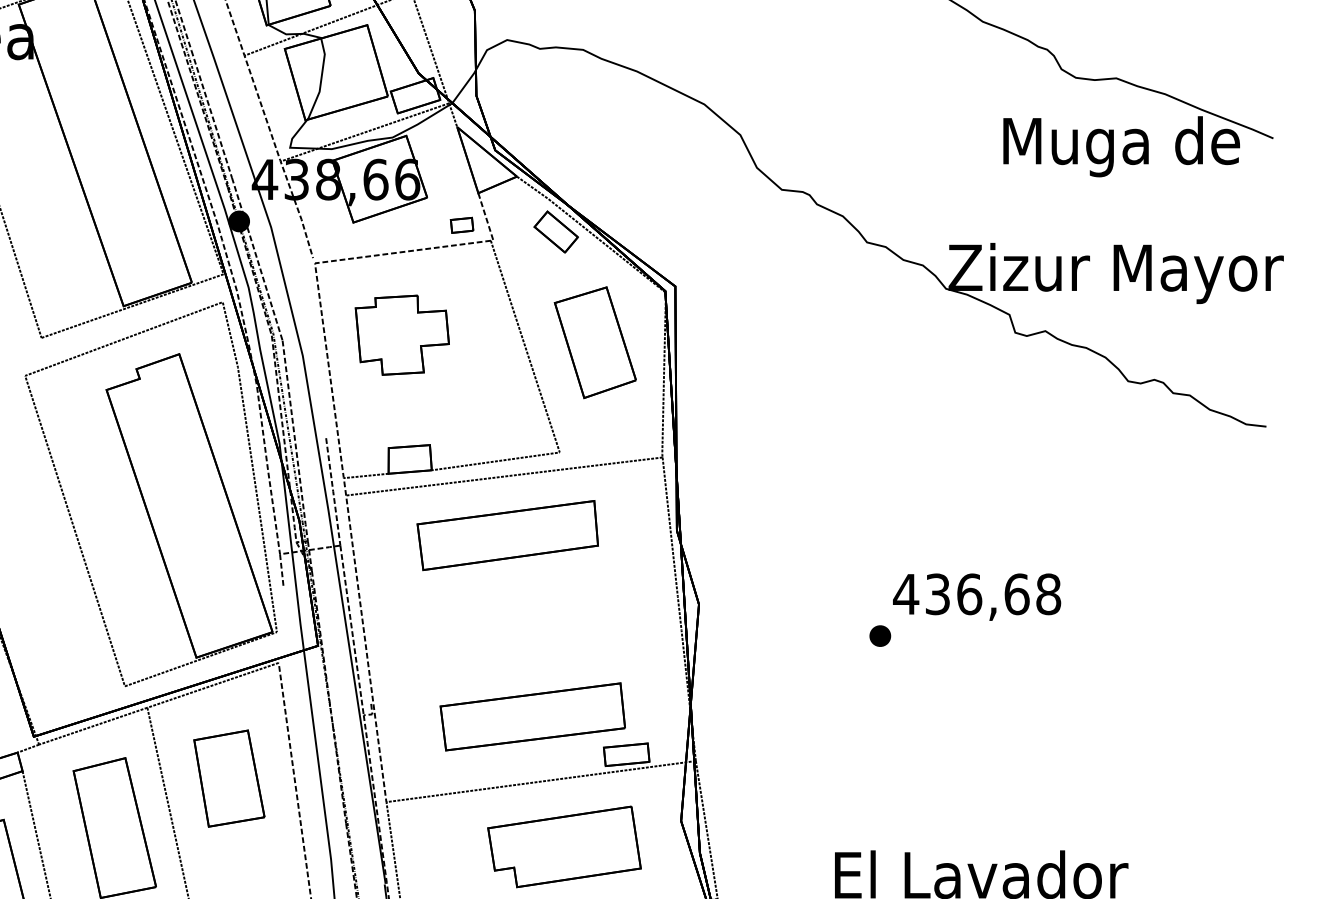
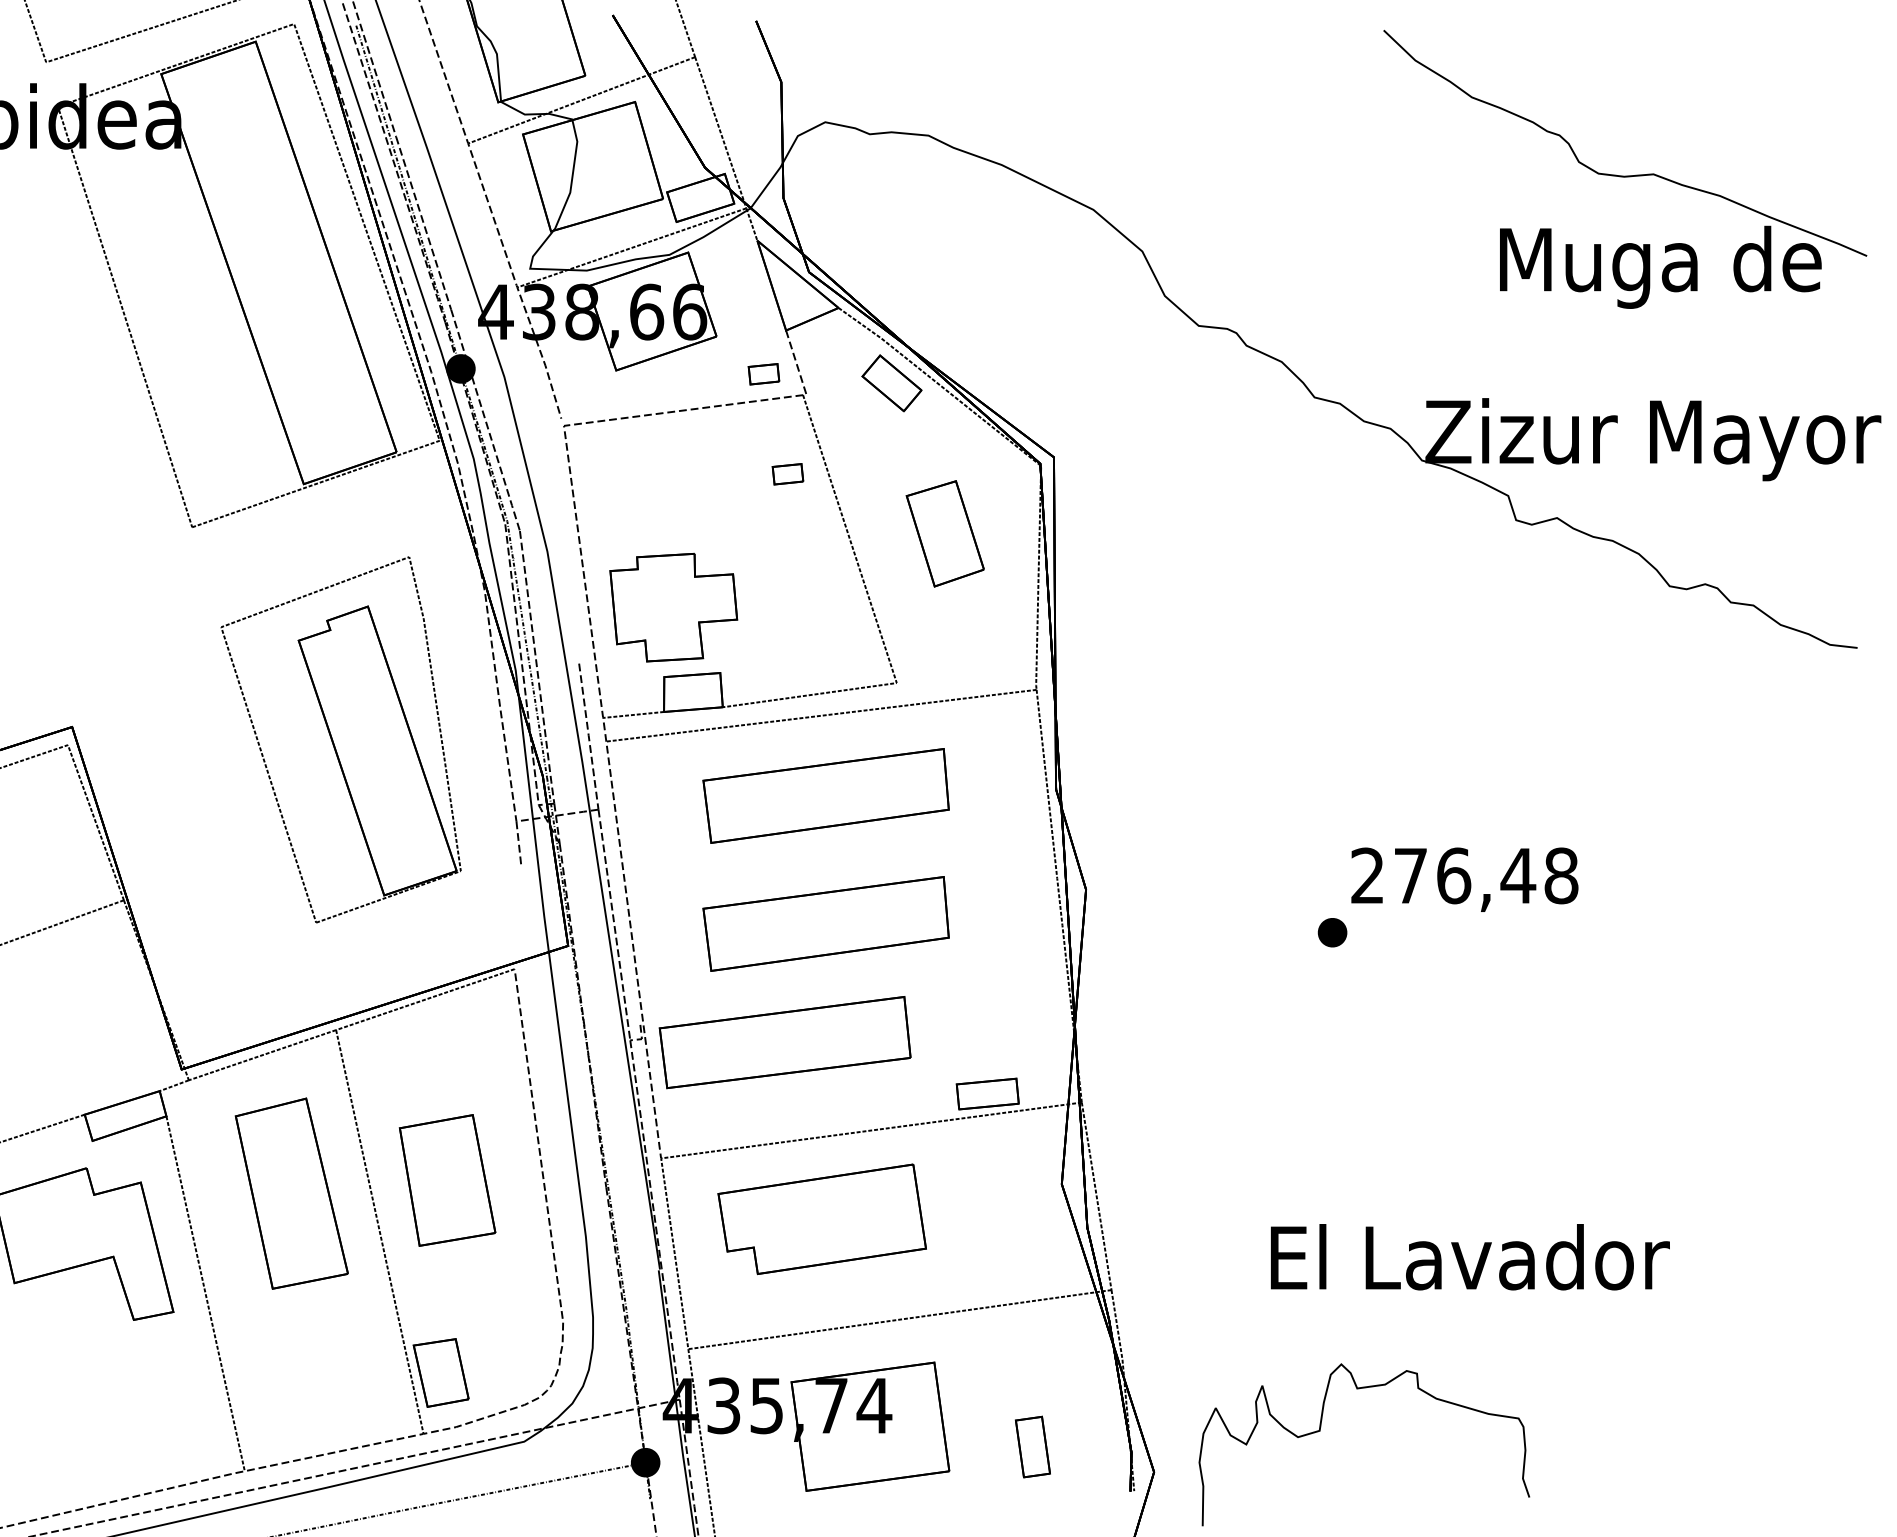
part: (479, 299) -> (787, 474), added
part: (402, 335) -> (673, 607), moved
part: (595, 342) -> (945, 533), size x0.7
part: (150, 494) -> (340, 739), size x0.7
text: (961, 594) -> (1442, 875), 436,68 -> 276,48
part: (507, 629) -> (825, 923), added
part: (532, 716) -> (784, 1042), moved
part: (229, 778) -> (447, 1180), moved
part: (563, 847) -> (821, 1219), moved

